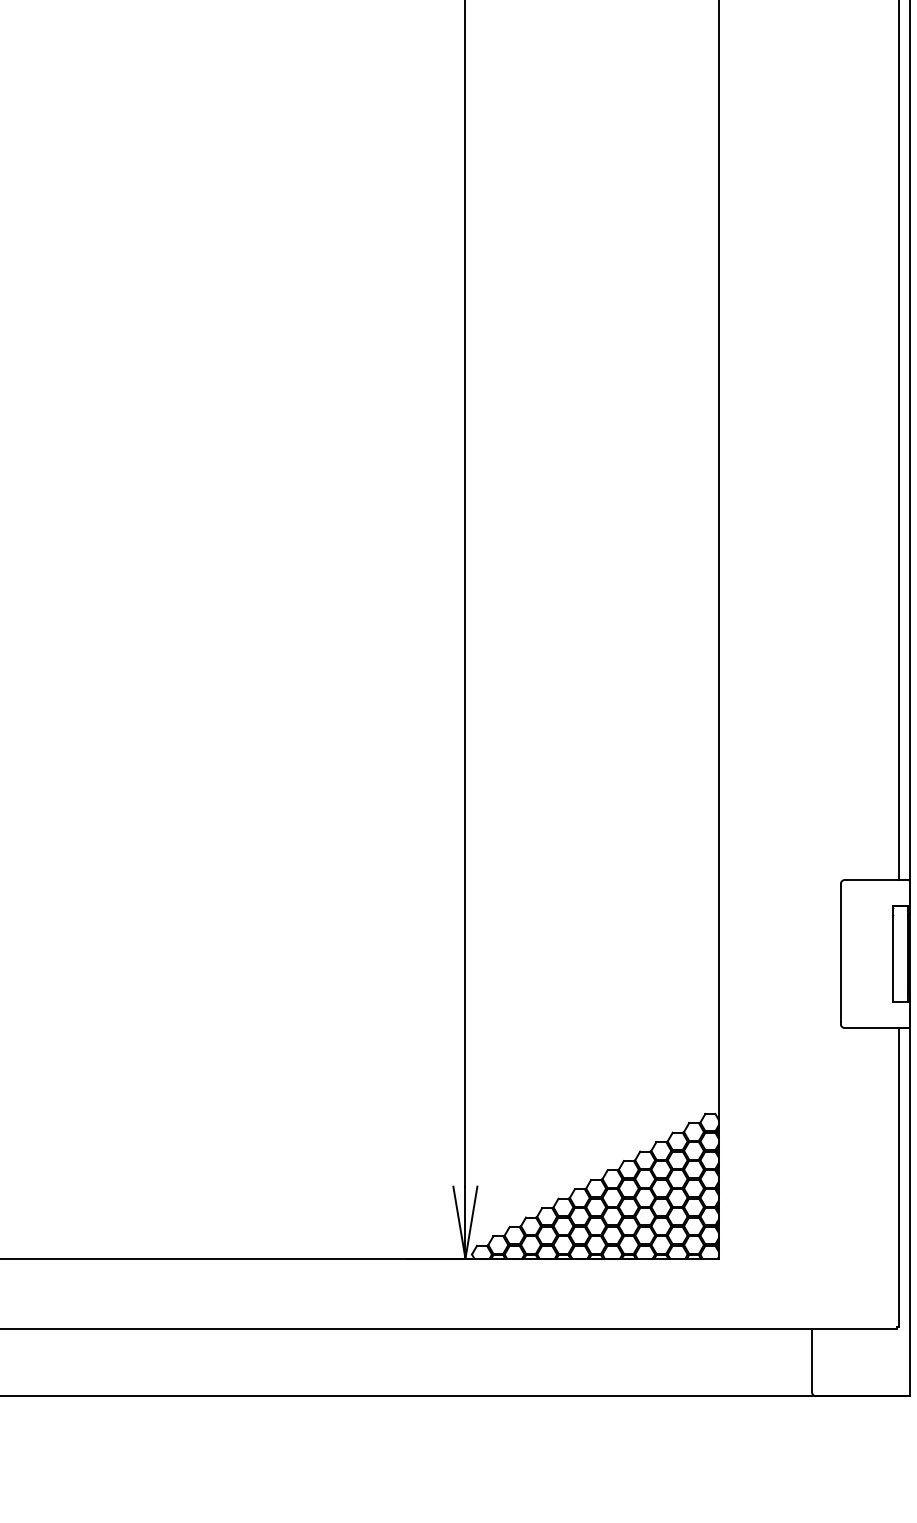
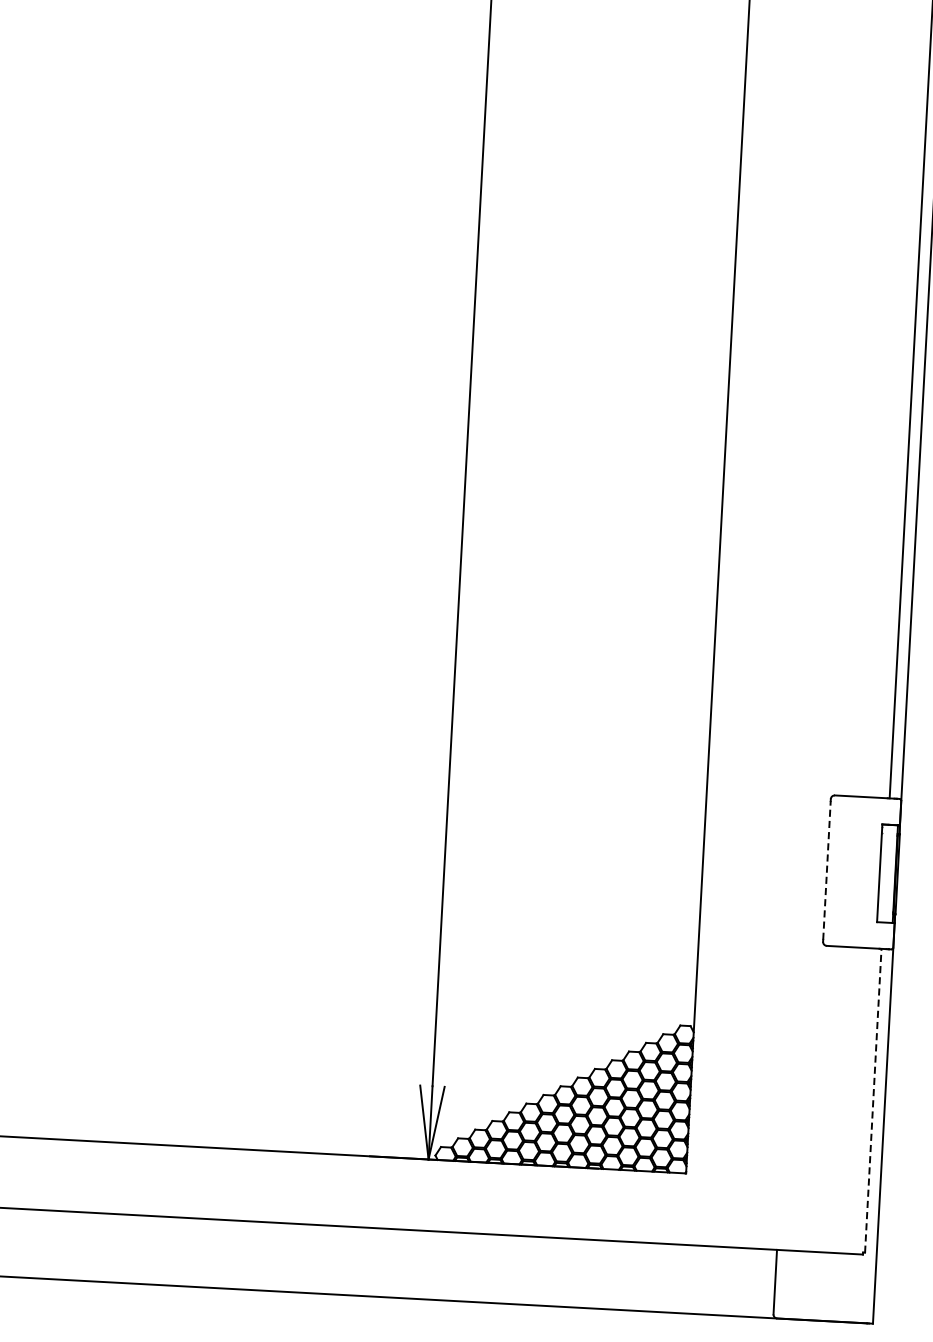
line: (840, 953) -> (826, 869), solid -> dashed
line: (898, 1177) -> (873, 1100), solid -> dashed

